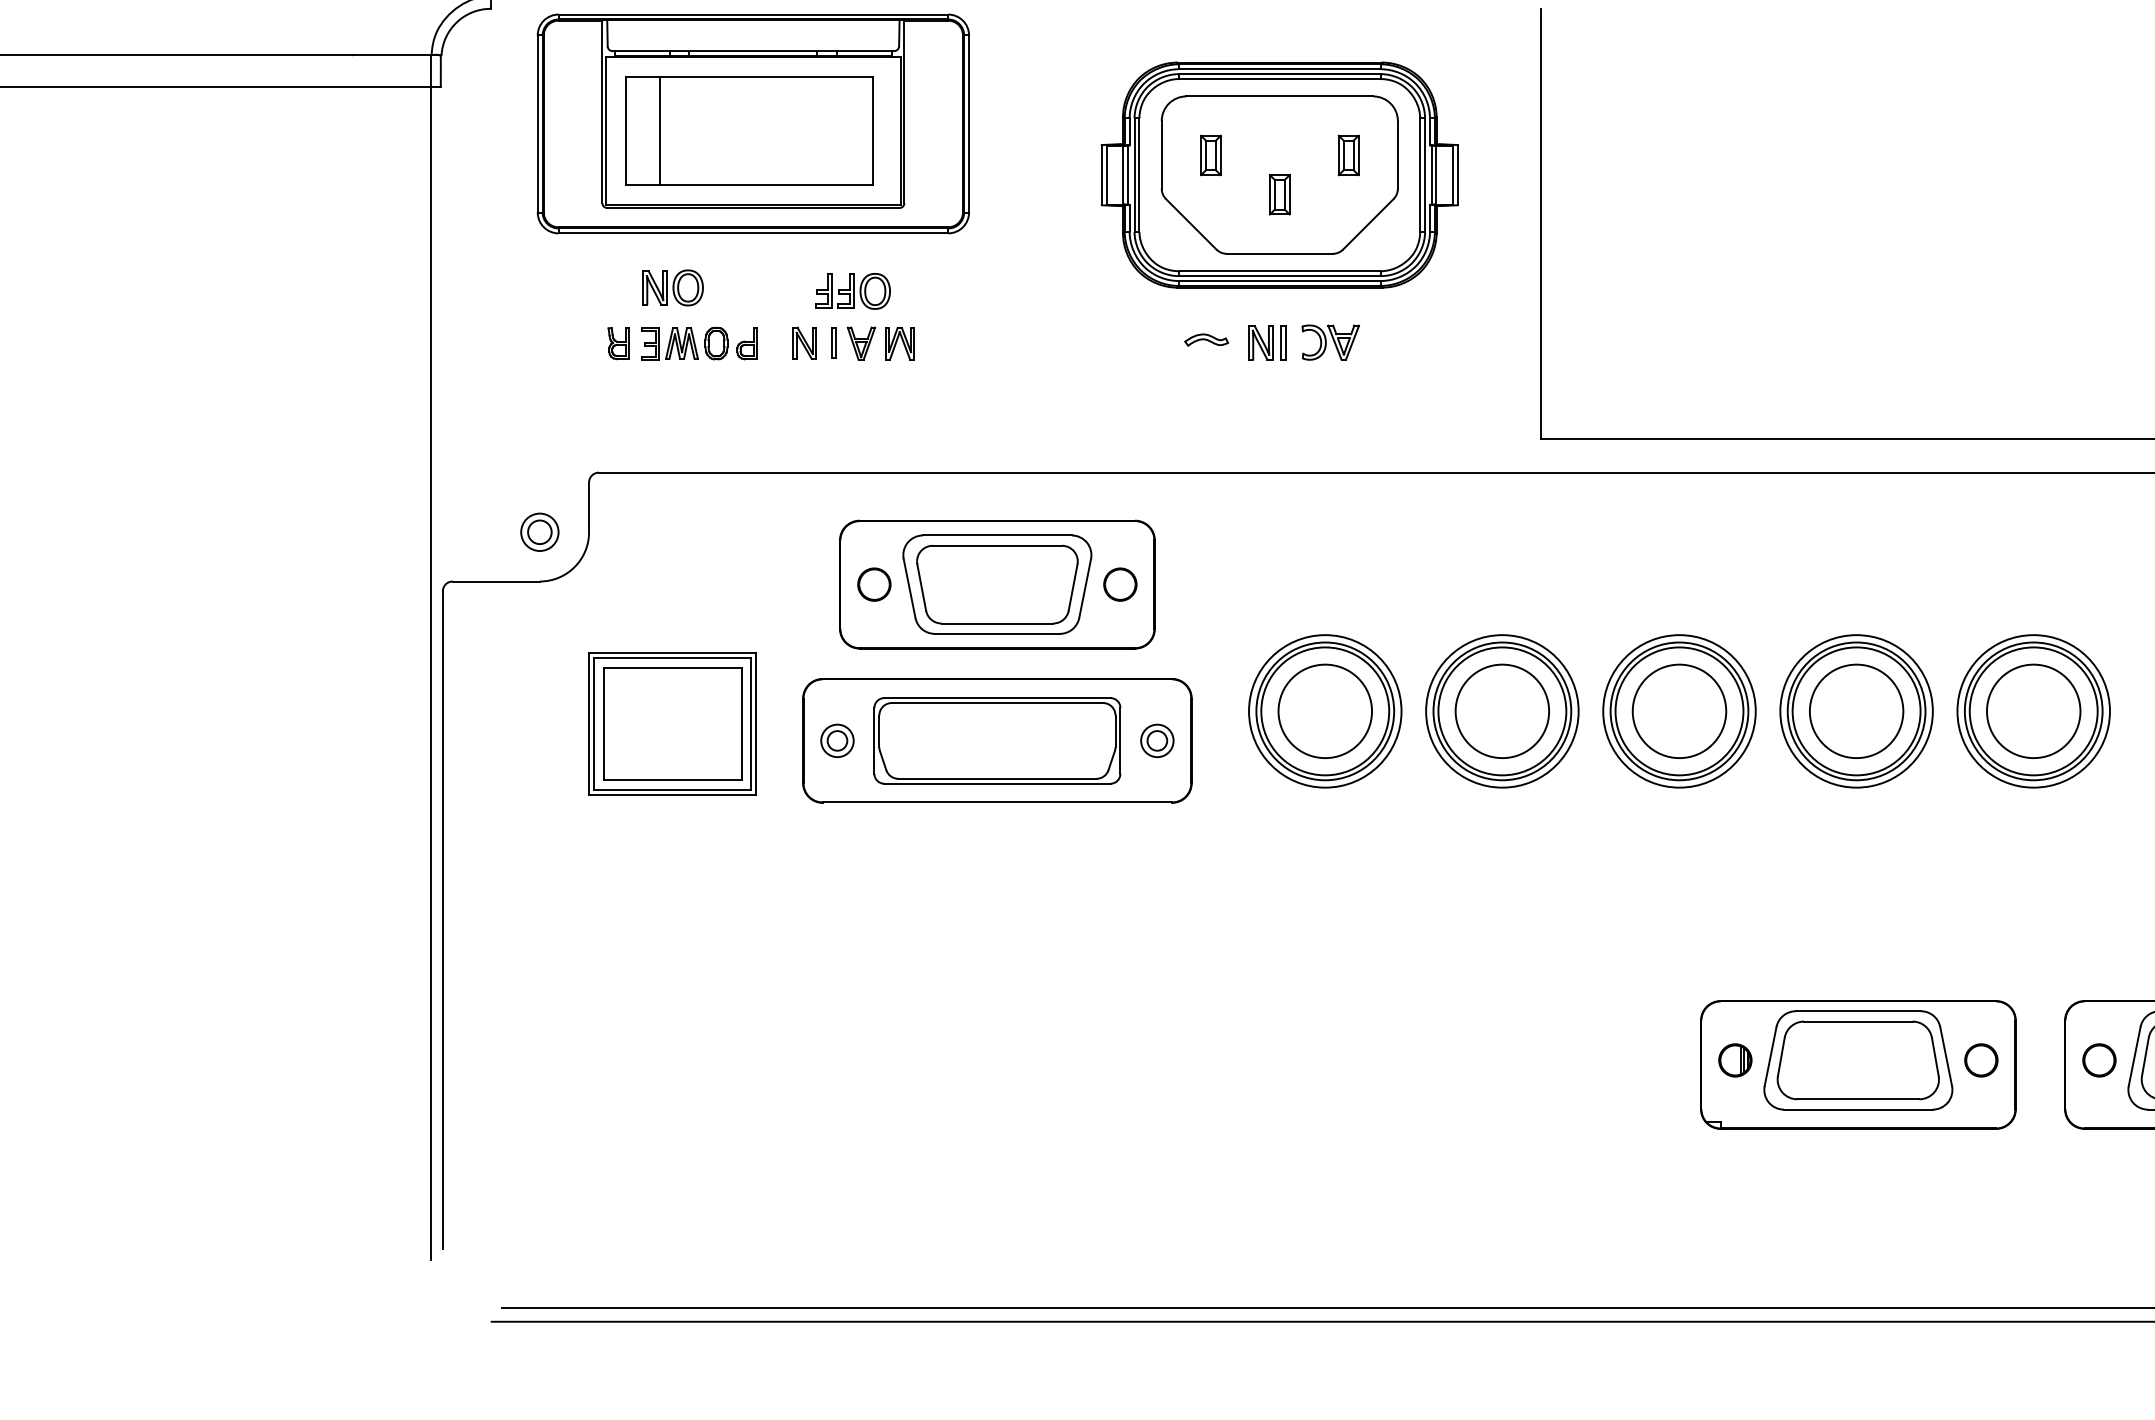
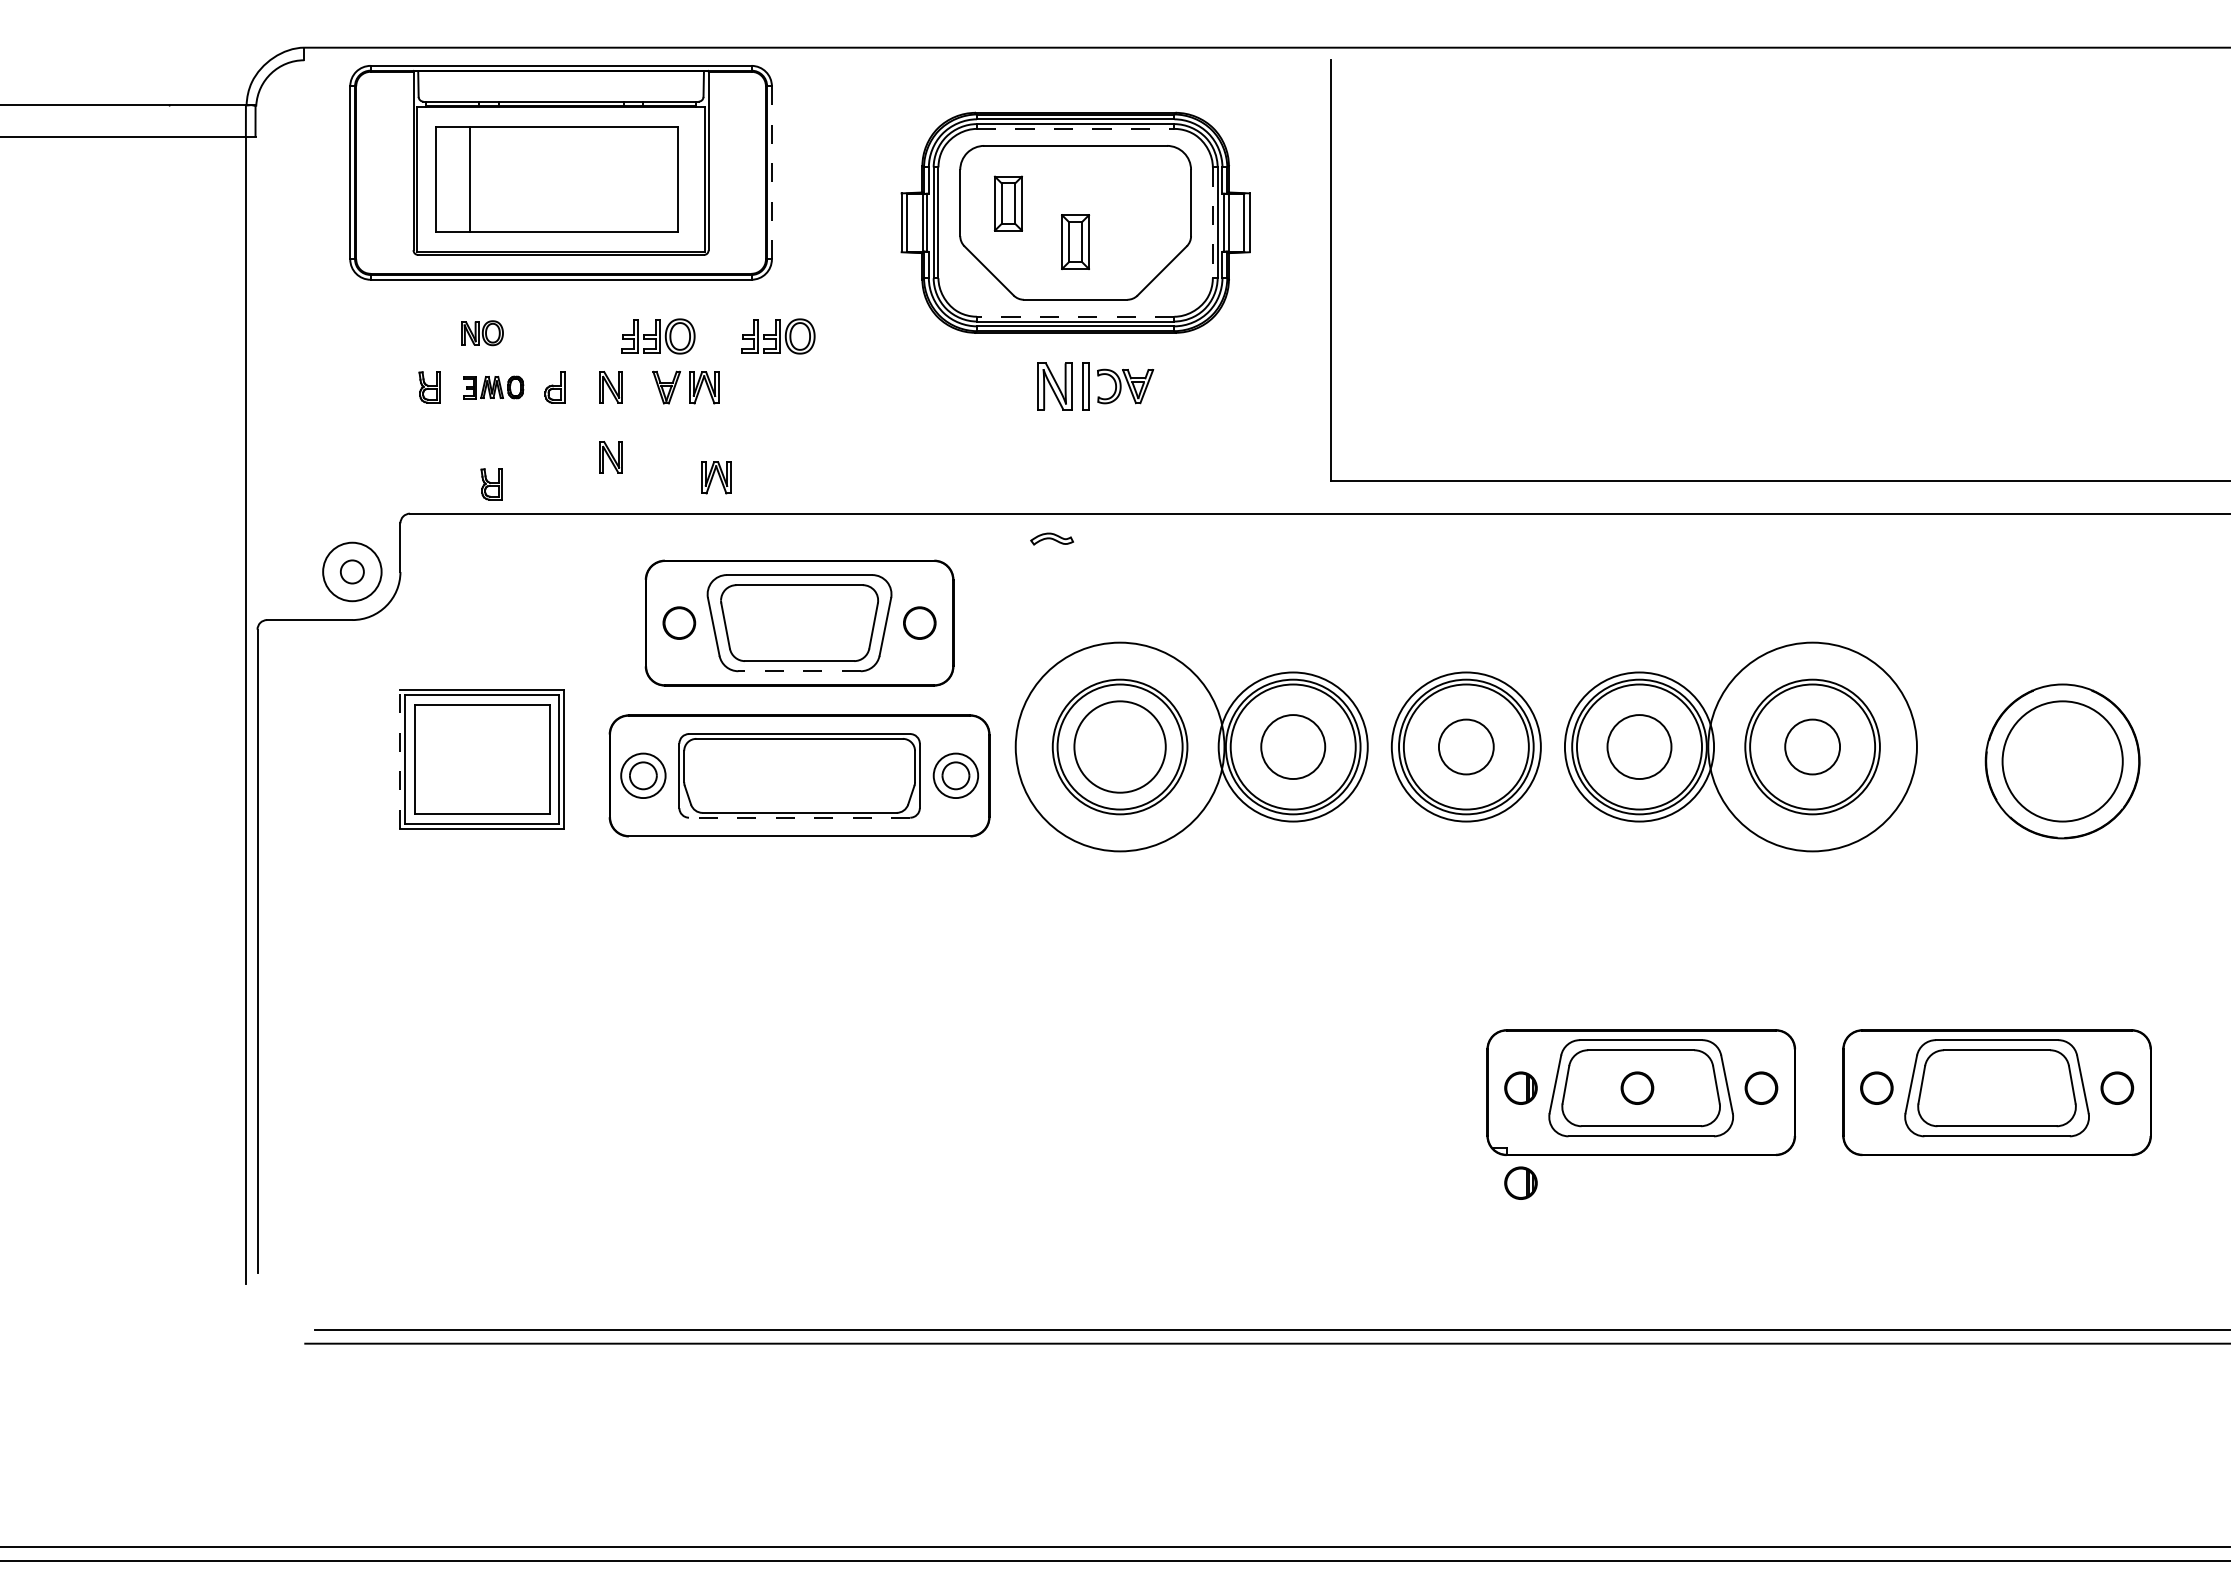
line: (1279, 78) -> (1075, 128), solid -> dashed
line: (968, 123) -> (771, 172), solid -> dashed
part: (1210, 155) -> (1007, 203), size x1.4
part: (1348, 155) -> (1142, 203), removed
line: (1419, 175) -> (1212, 223), solid -> dashed
part: (1279, 194) -> (1075, 241), size x1.4
line: (1279, 270) -> (1075, 316), solid -> dashed
part: (673, 288) -> (482, 333), size x0.7
part: (975, 291) -> (778, 336), added
part: (1205, 339) -> (1051, 538), moved
part: (833, 342) -> (639, 386), removed
part: (1267, 342) -> (1063, 386), size x1.4
part: (684, 343) -> (493, 387), size x0.7
part: (803, 415) -> (610, 457), added
part: (912, 435) -> (716, 477), added
part: (682, 442) -> (491, 484), added
circle: (540, 531) -> (352, 571), size x1.6
line: (997, 634) -> (799, 671), solid -> dashed
circle: (1324, 710) -> (1119, 746), size x1.4
circle: (1501, 710) -> (1292, 746), size x0.7
circle: (1679, 710) -> (1466, 746), size x0.6
circle: (1856, 710) -> (1639, 746), size x0.7
circle: (2033, 710) -> (1812, 746), size x0.6
circle: (2033, 710) -> (1812, 746), size x1.4
line: (589, 724) -> (400, 759), solid -> dashed
part: (836, 740) -> (642, 775), size x1.4
part: (1156, 740) -> (955, 775), size x1.4
line: (997, 783) -> (799, 817), solid -> dashed
part: (1854, 1059) -> (1637, 1087), added
part: (1734, 1156) -> (1520, 1182), added

